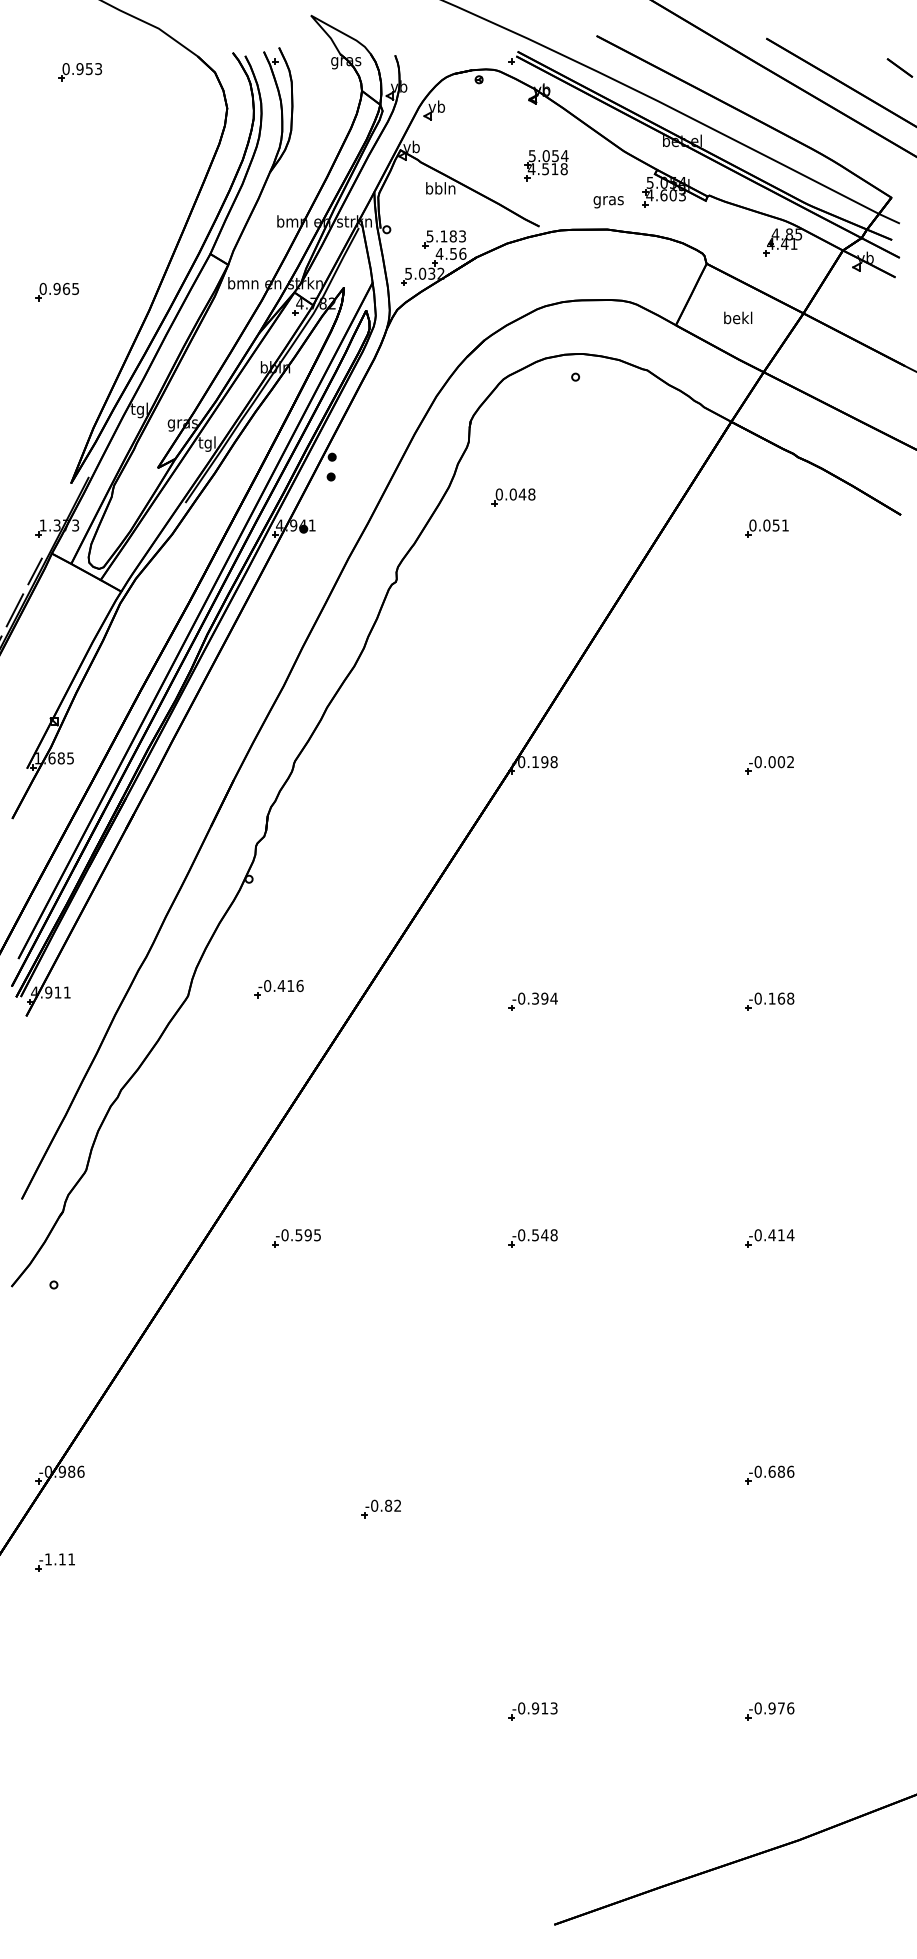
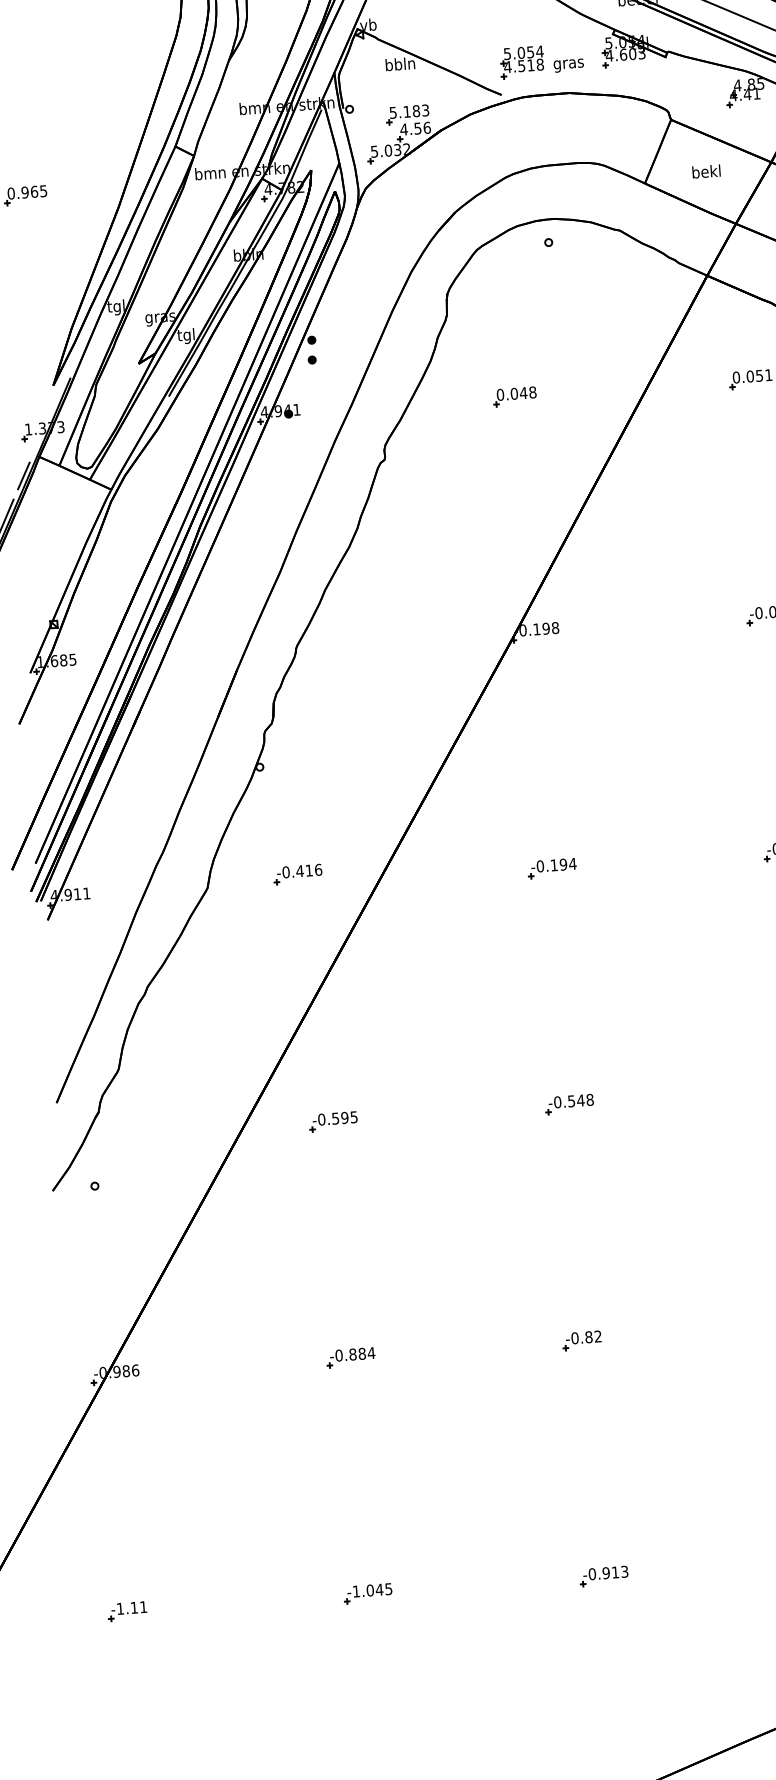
part: (546, 165) -> (522, 62), moved
part: (513, 497) -> (514, 396), moved
text: (535, 998) -> (554, 865), -0.394 -> -0.194
part: (296, 1474) -> (350, 1357), added
part: (380, 1508) -> (581, 1340), moved
part: (54, 1562) -> (126, 1611), moved
part: (296, 1711) -> (368, 1593), added

